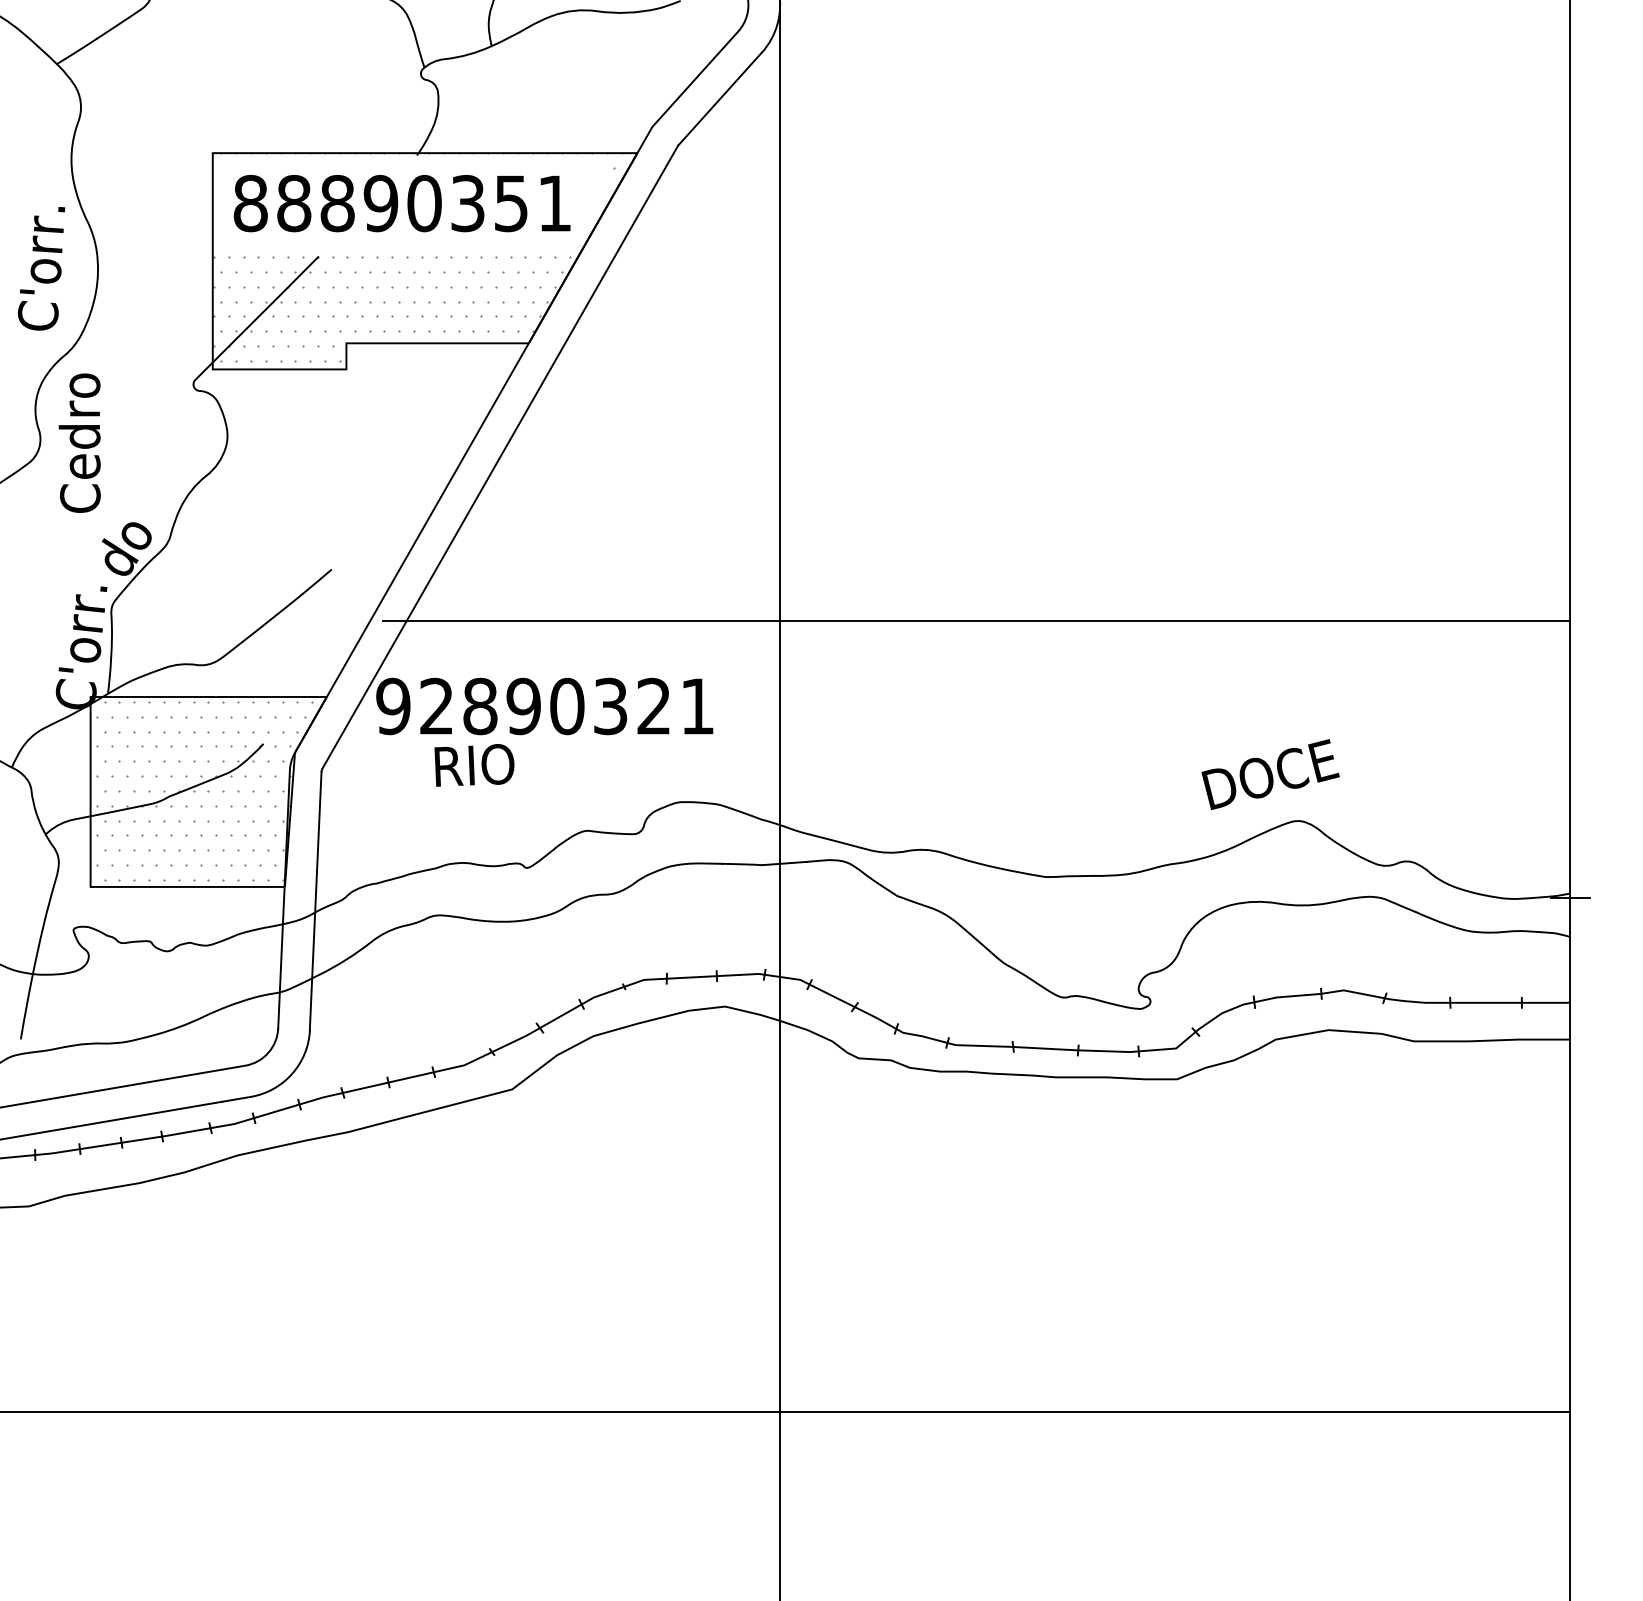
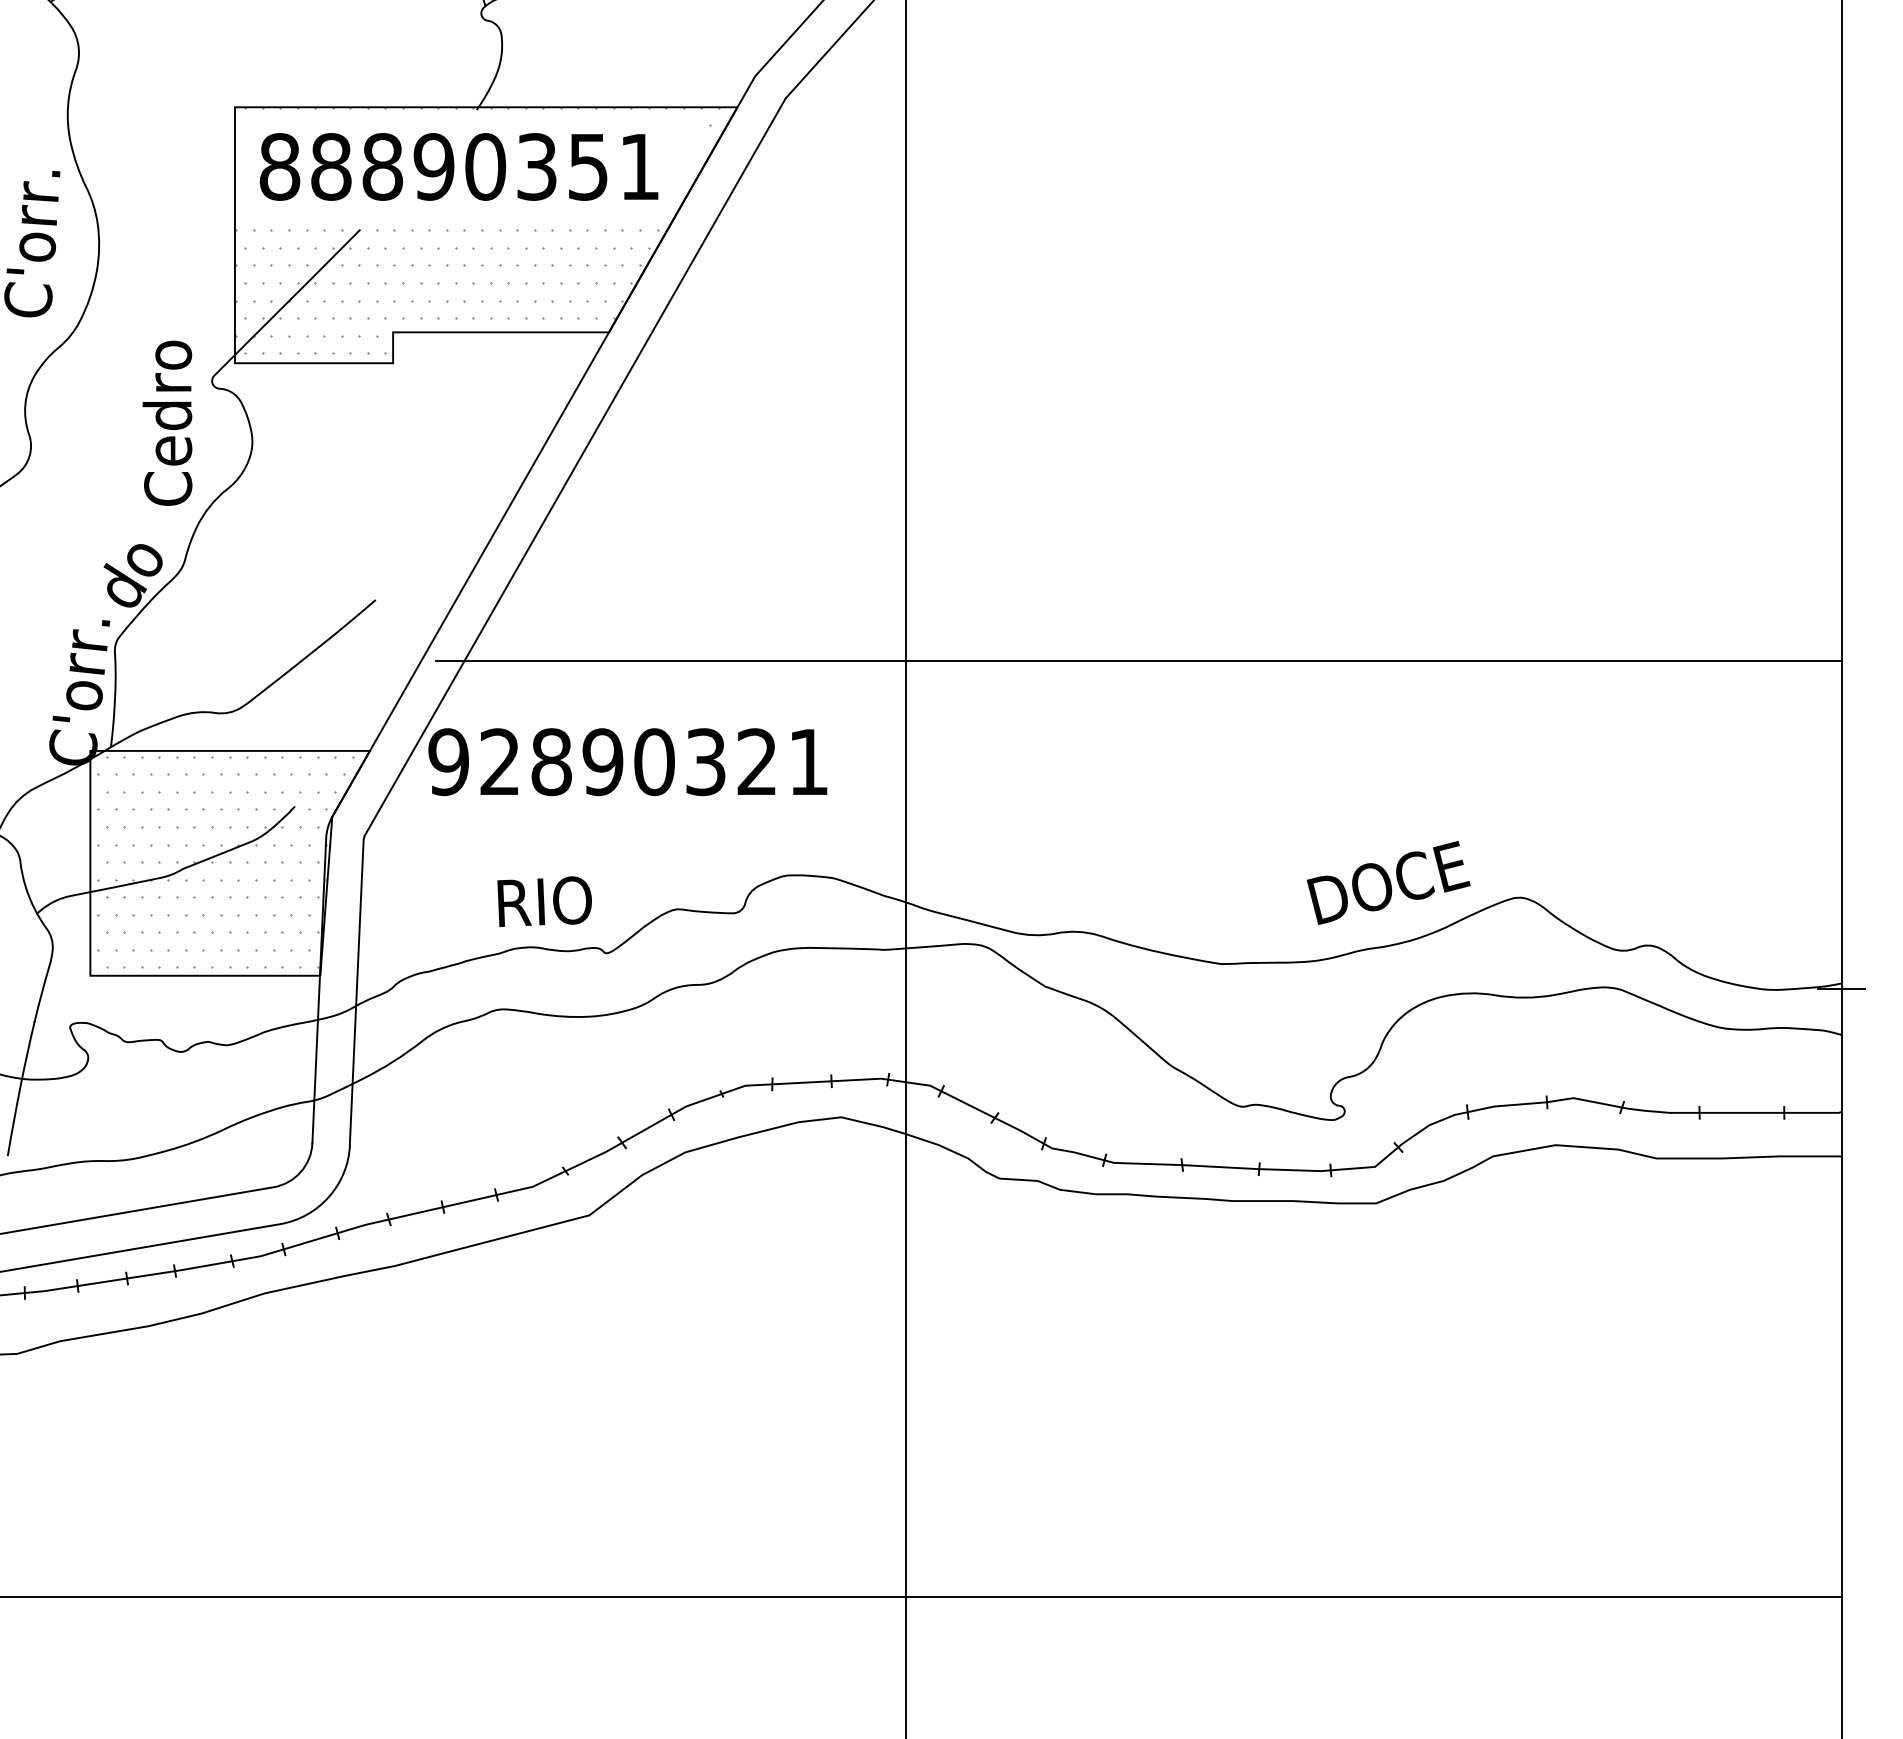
text: (79, 442) -> (167, 422), moved
text: (474, 765) -> (544, 901), moved
text: (1270, 774) -> (1388, 882), moved

